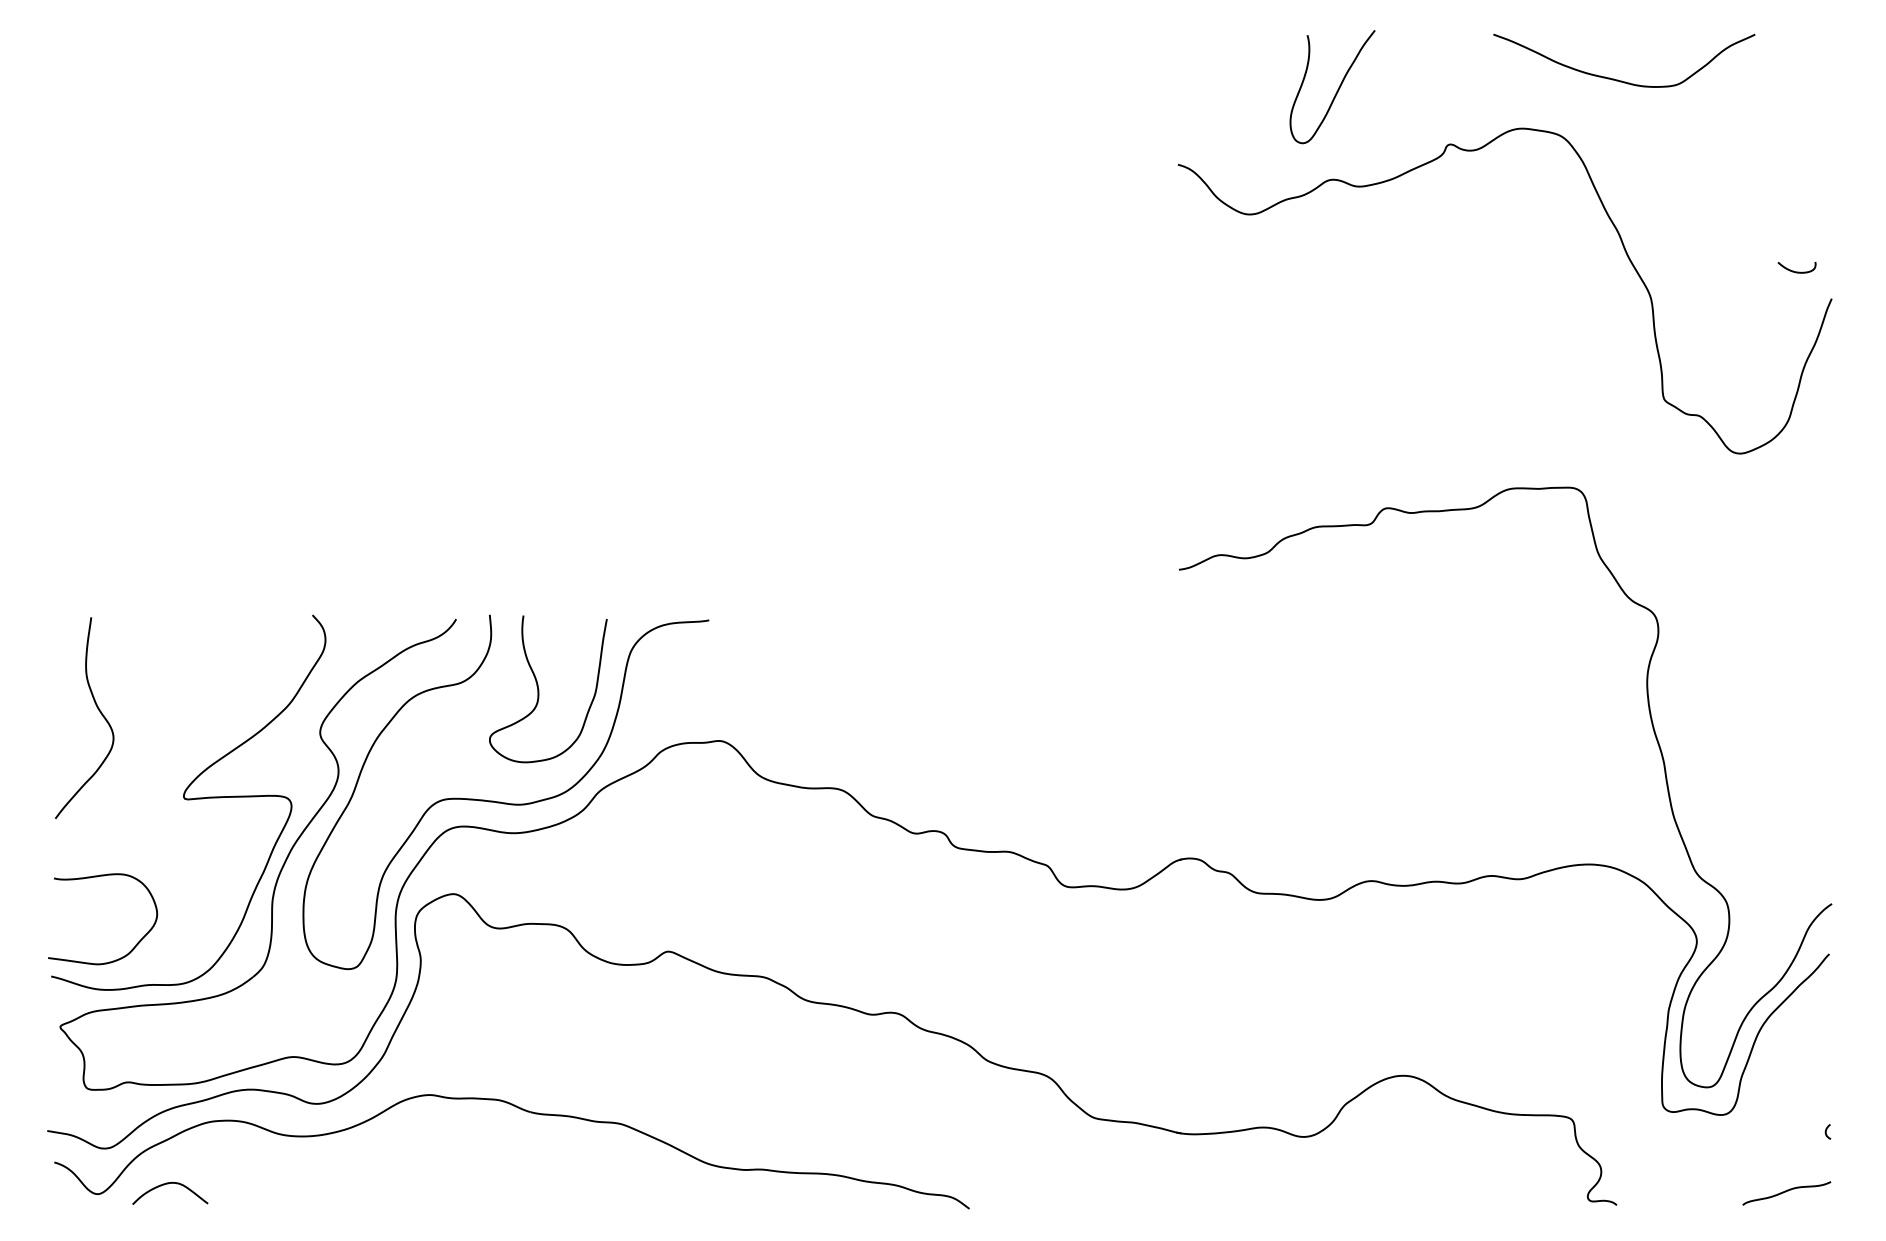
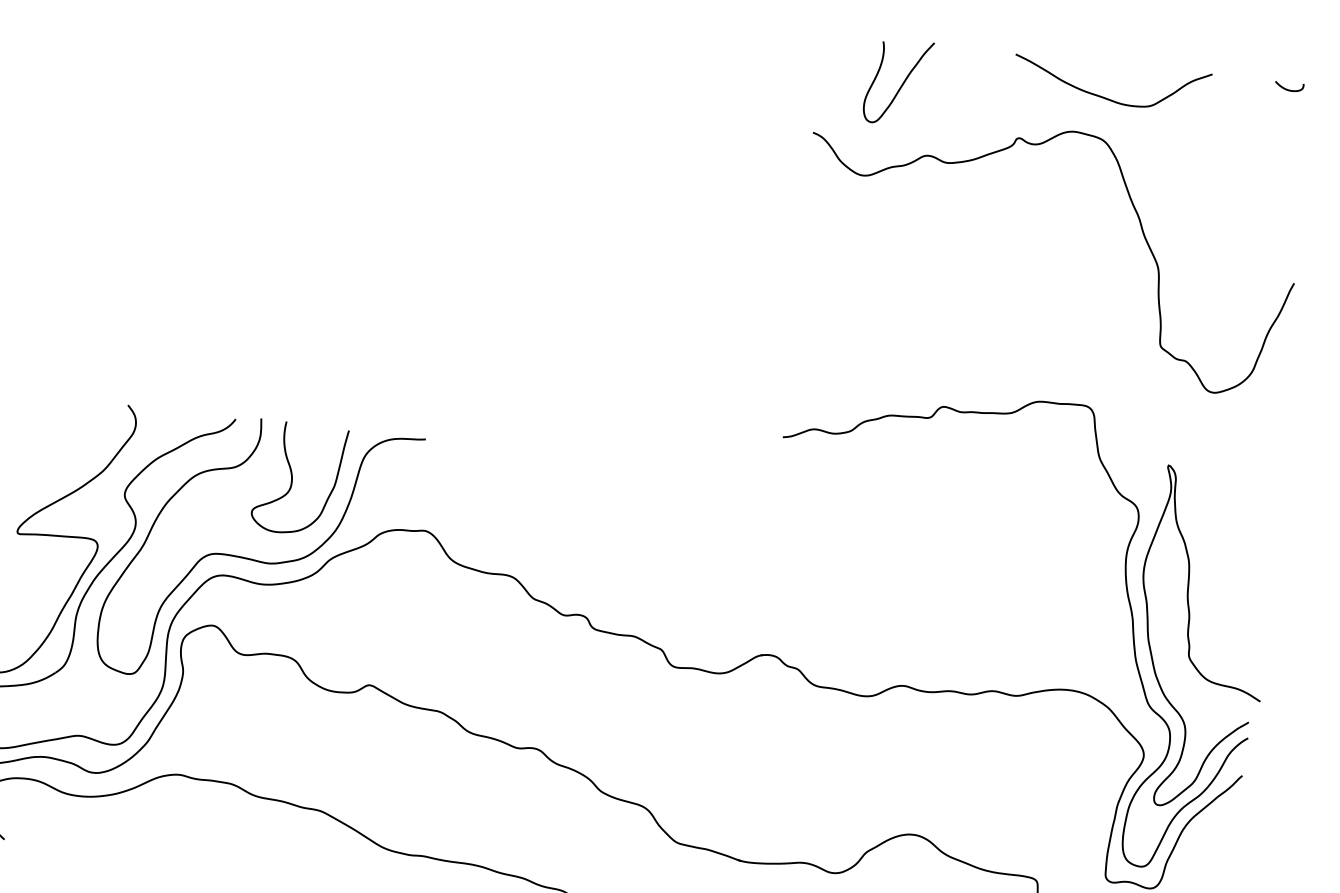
curve: (1618, 79) -> (1106, 97), moved
curve: (1337, 89) -> (901, 84), moved
curve: (1796, 271) -> (1288, 89), moved
curve: (1741, 782) -> (1189, 640), added

